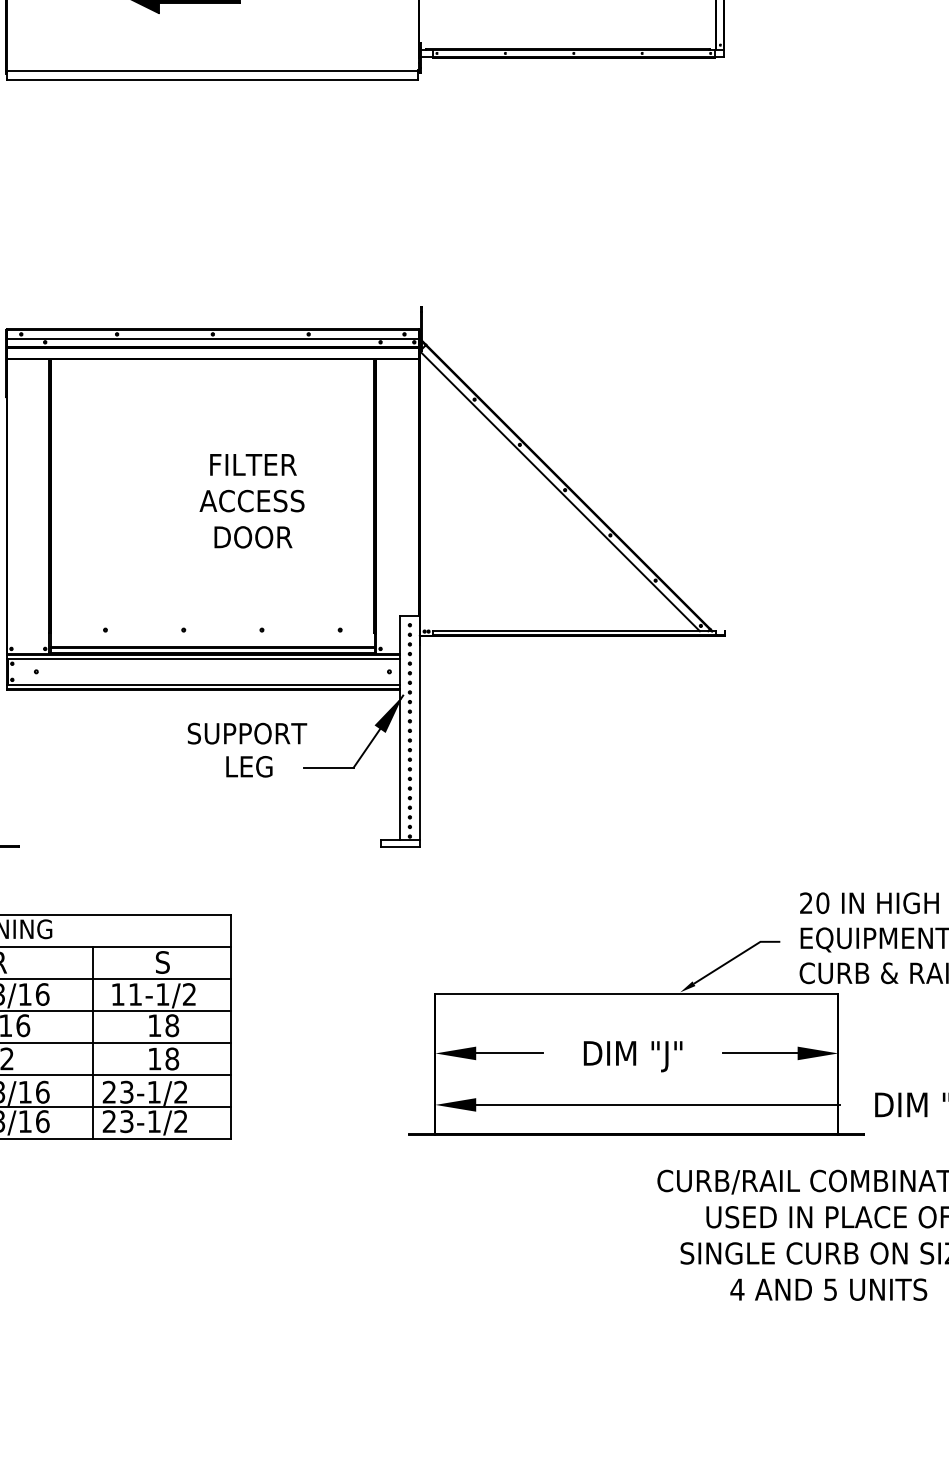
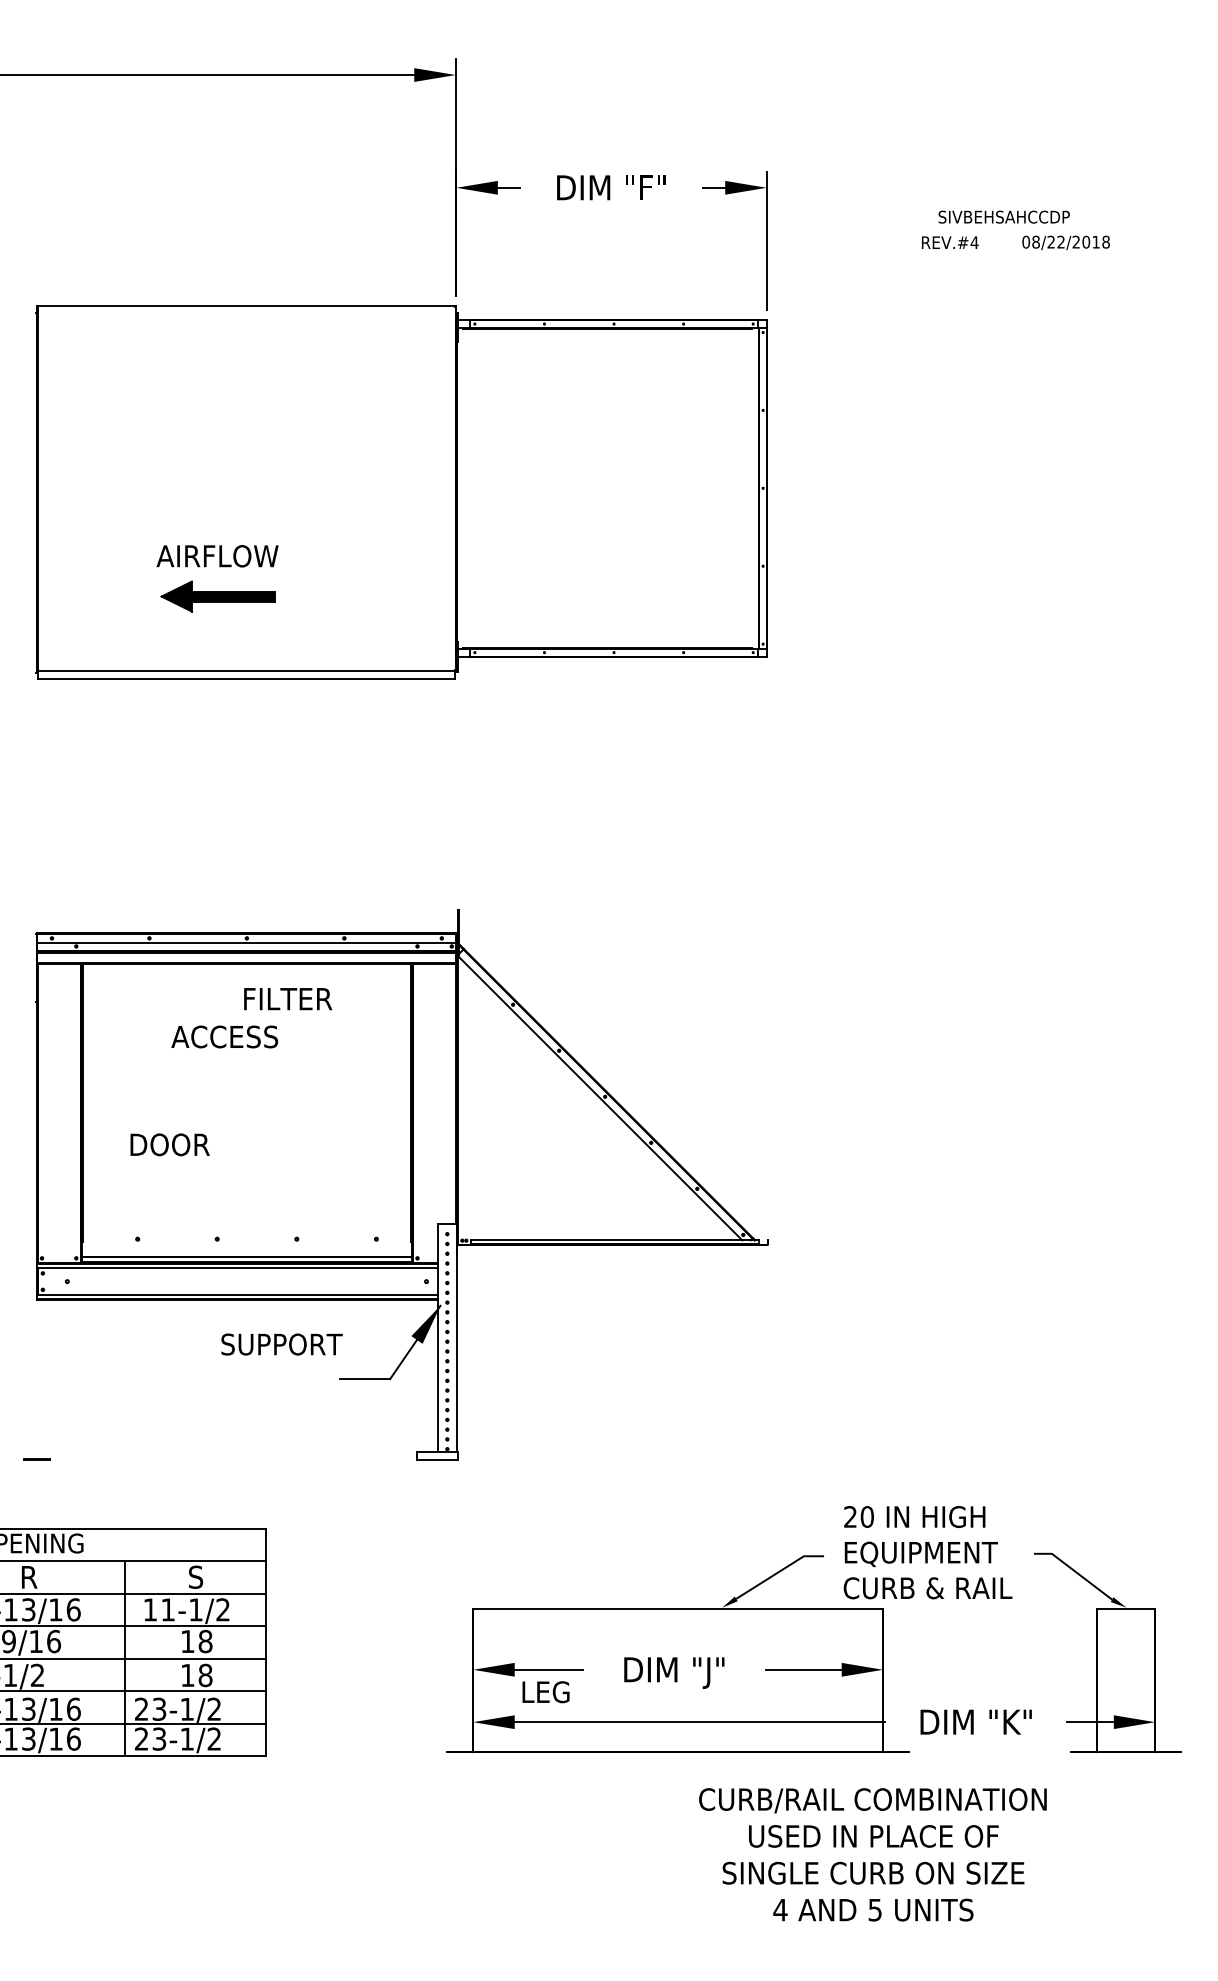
text: (253, 465) -> (288, 999), moved
text: (251, 500) -> (224, 1036), moved
text: (252, 537) -> (169, 1144), moved
text: (248, 767) -> (545, 1692), moved

